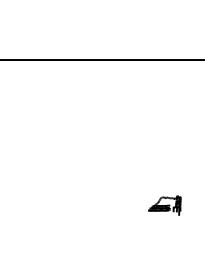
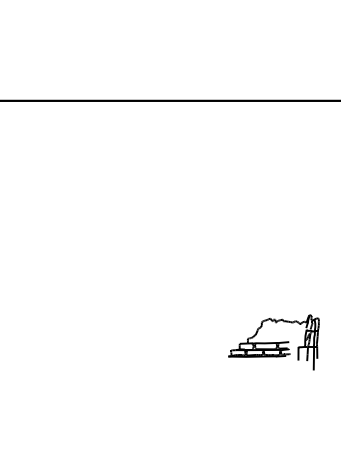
part: (164, 205) -> (273, 341), size x1.67

